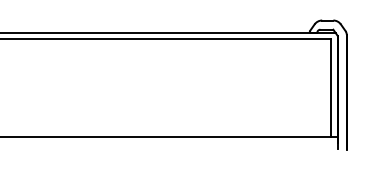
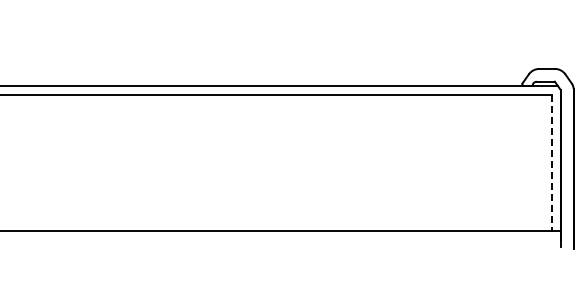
line: (331, 88) -> (552, 163), solid -> dashed

